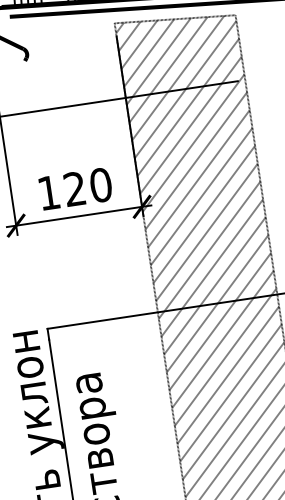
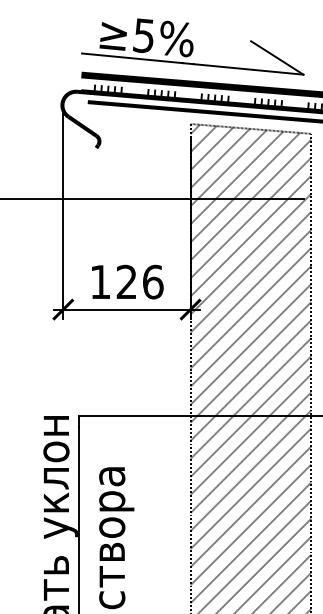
text: (100, 184) -> (152, 281), 120 -> 126

